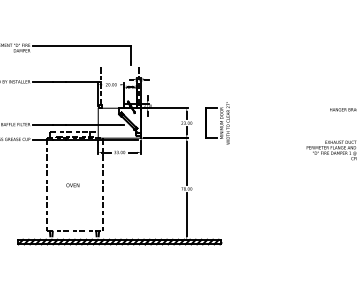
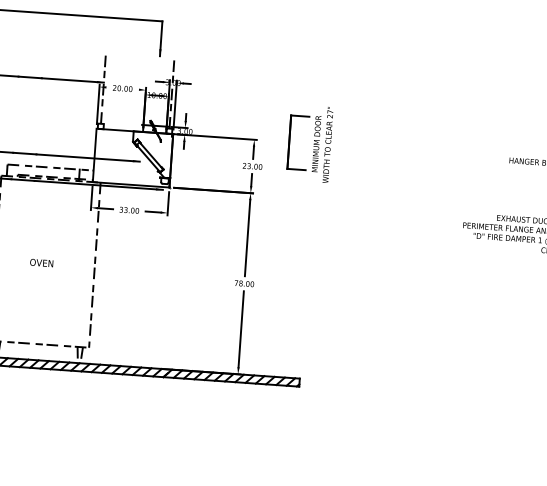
part: (217, 123) -> (309, 144), moved

